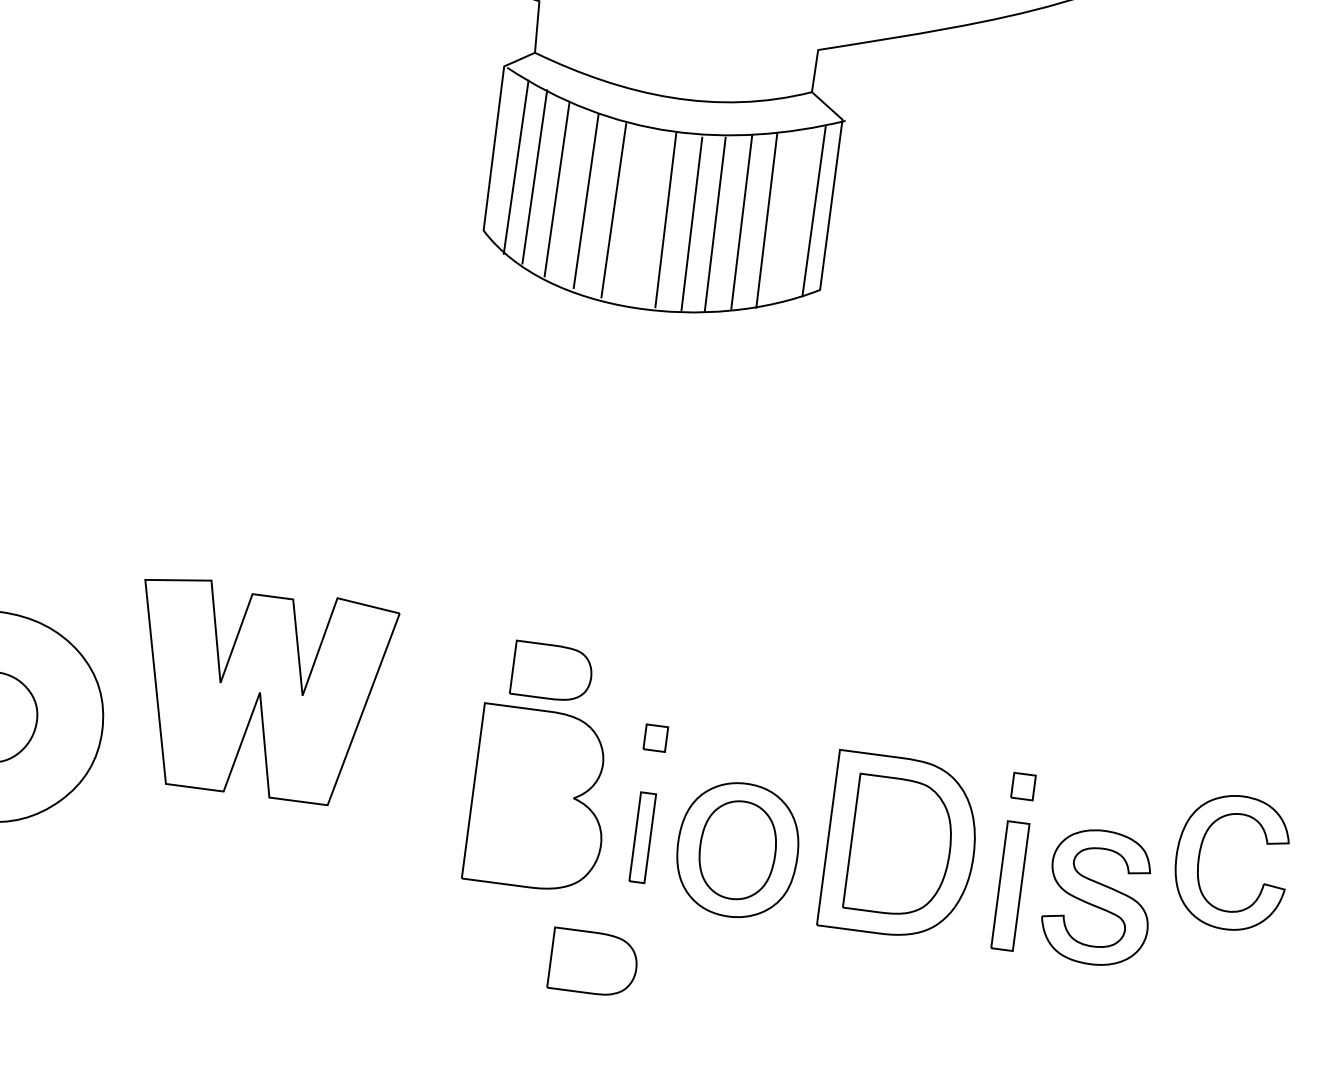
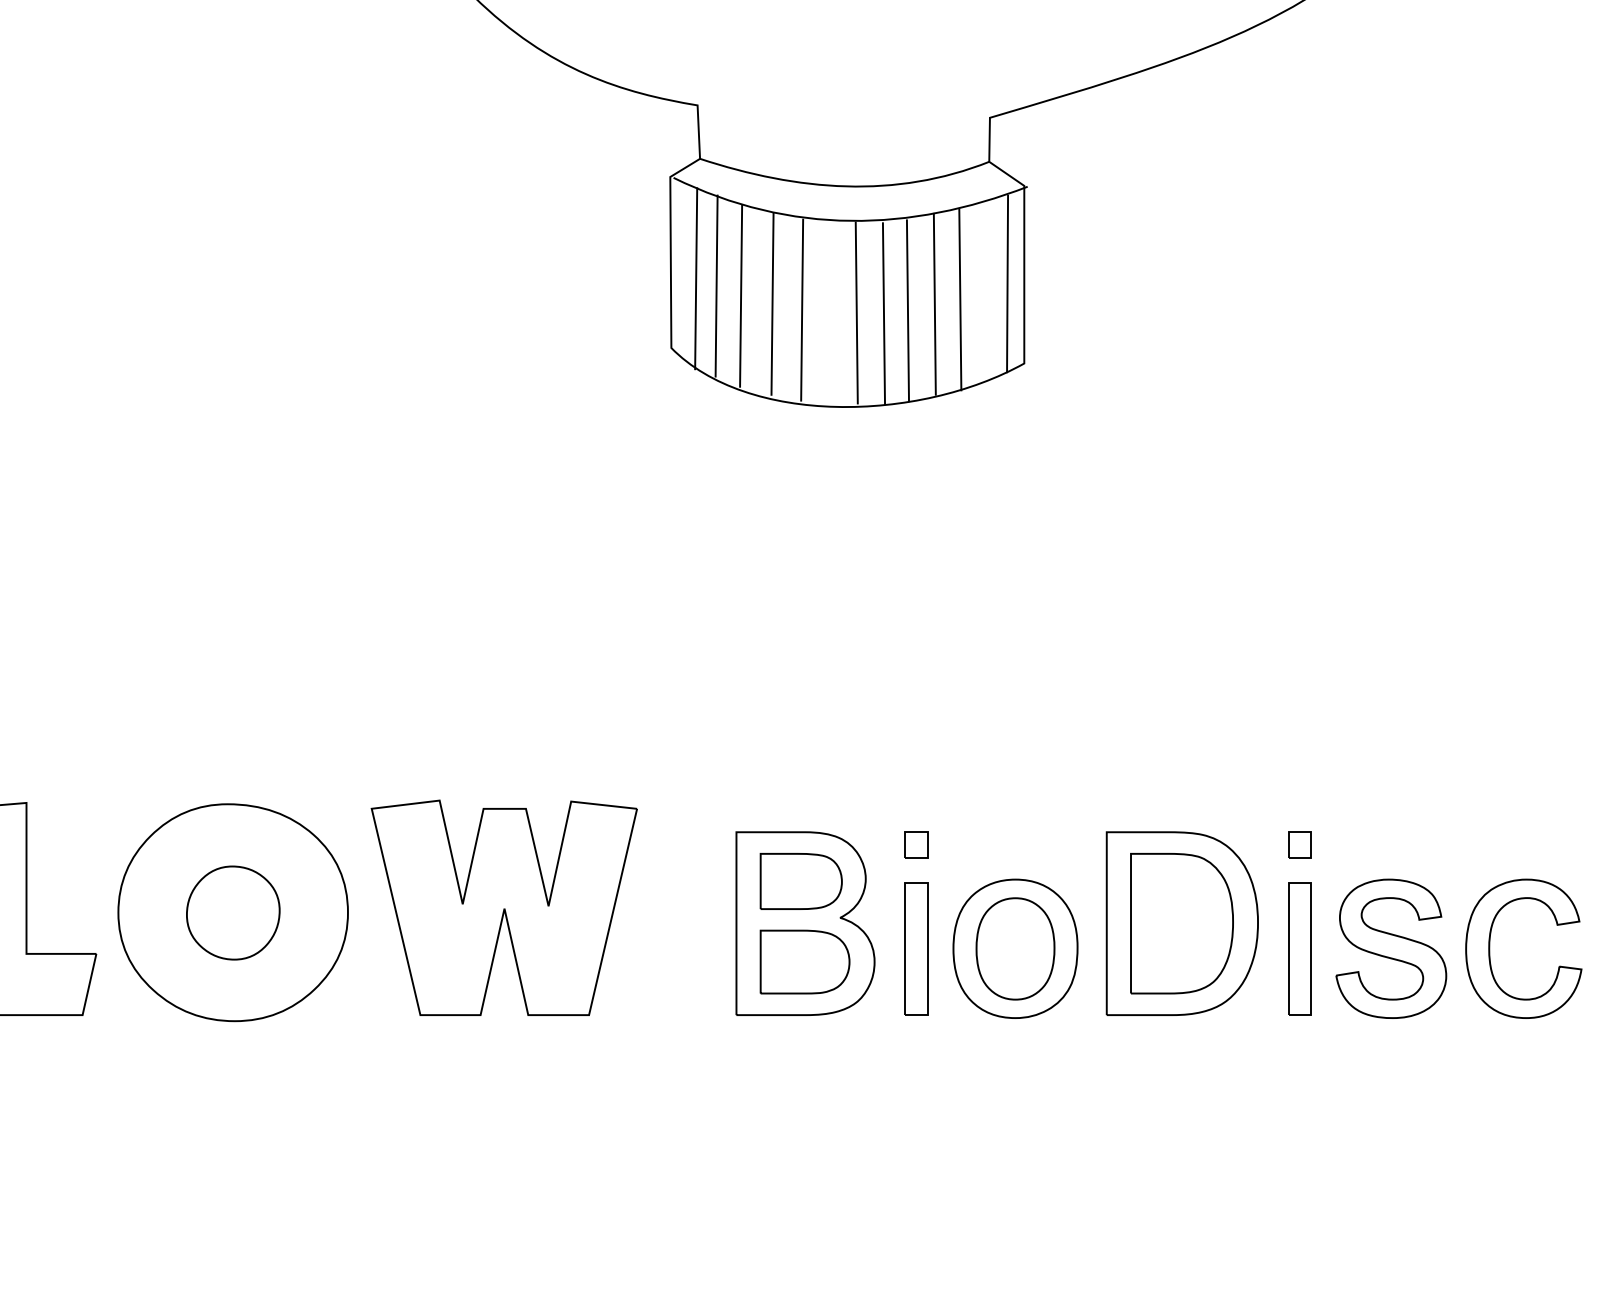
part: (551, 672) -> (800, 881), moved
part: (259, 691) -> (503, 907), moved
part: (642, 837) -> (916, 948), size x1.43
part: (1200, 858) -> (1490, 948), moved
part: (593, 962) -> (804, 961), moved

